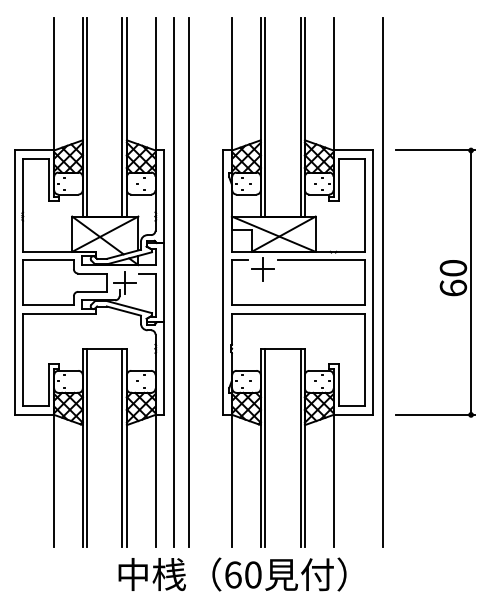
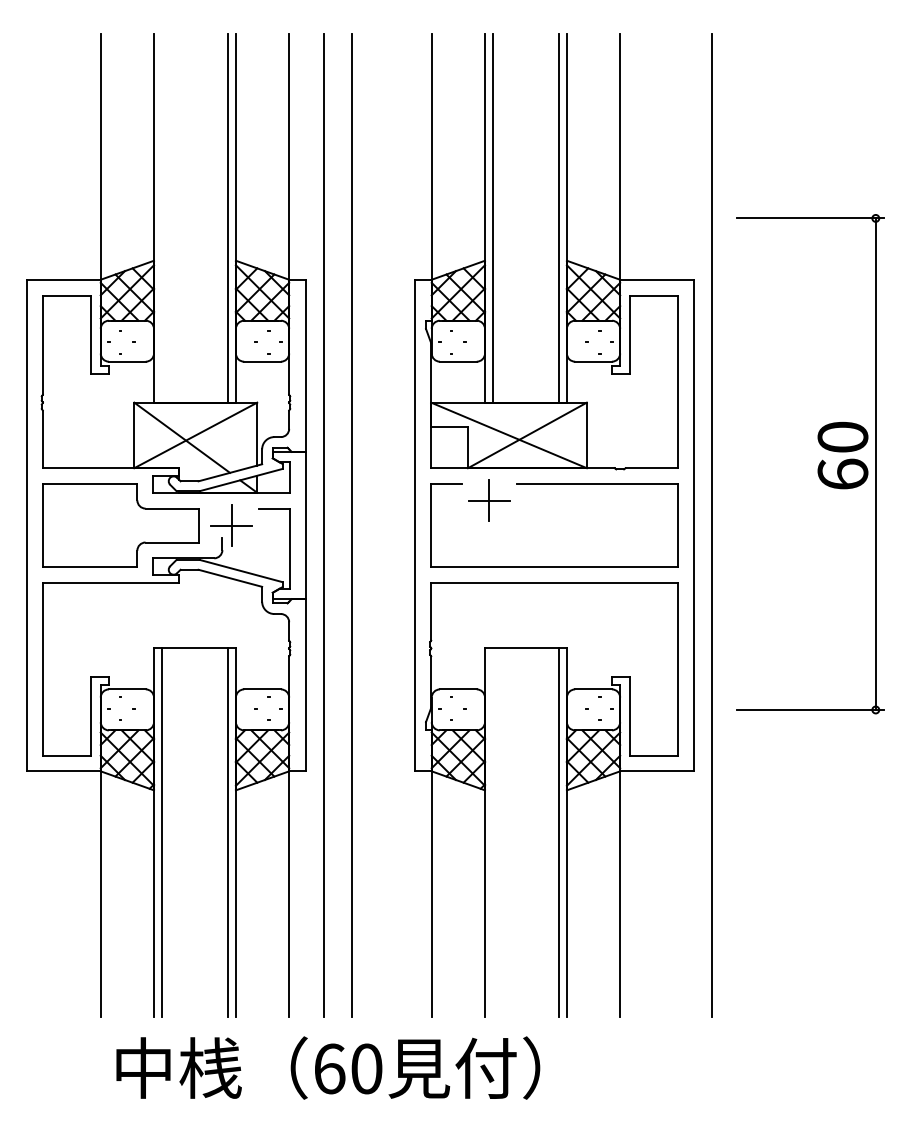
line: (87, 117) -> (162, 218), removed
part: (435, 282) -> (809, 463), moved
line: (265, 447) -> (493, 831), removed
text: (232, 574) -> (328, 1068), moved

